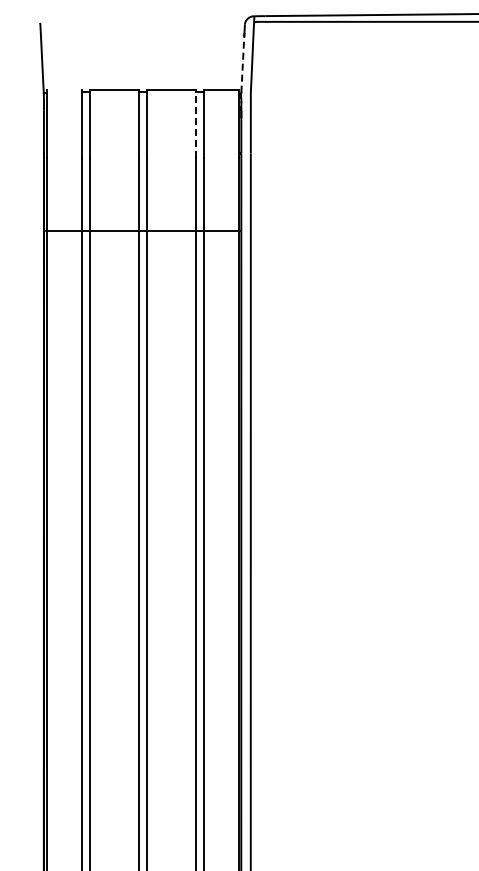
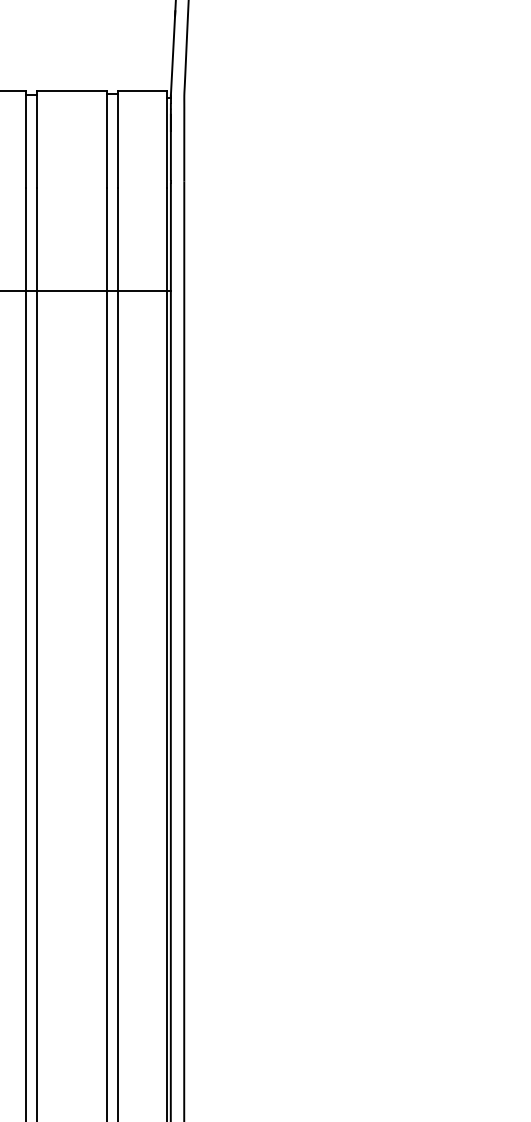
line: (242, 62) -> (172, 52), dashed -> solid
line: (196, 123) -> (107, 139), dashed -> solid

